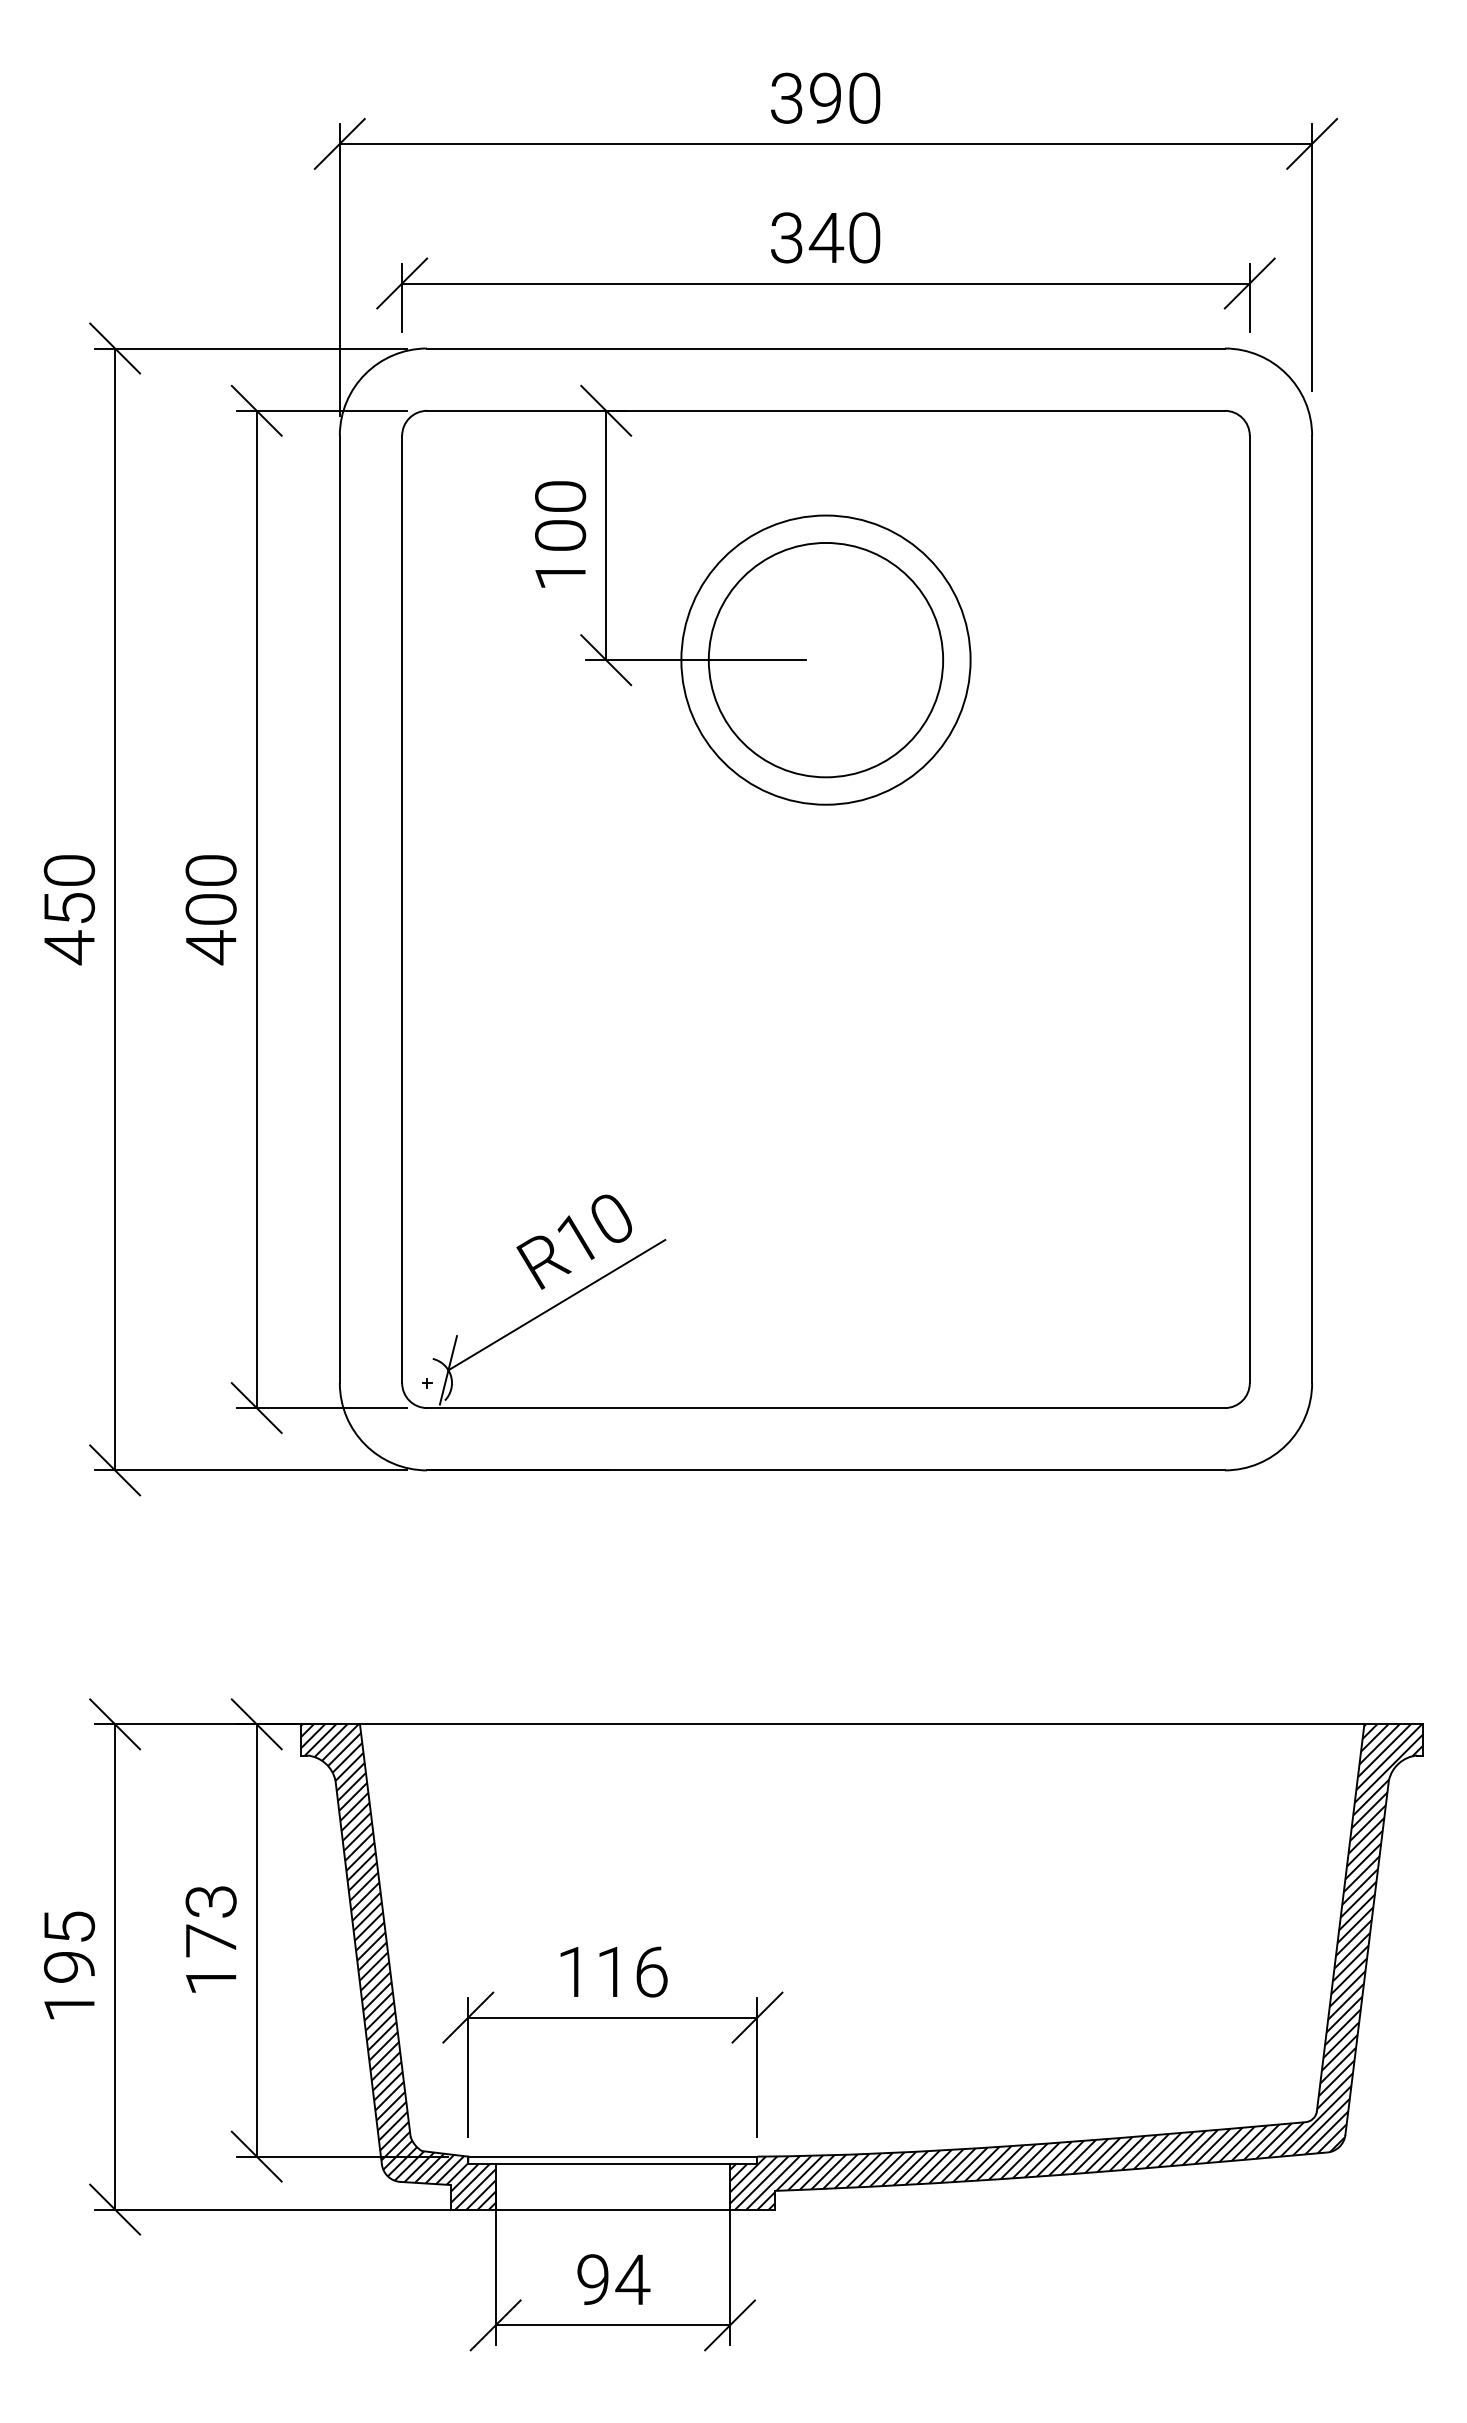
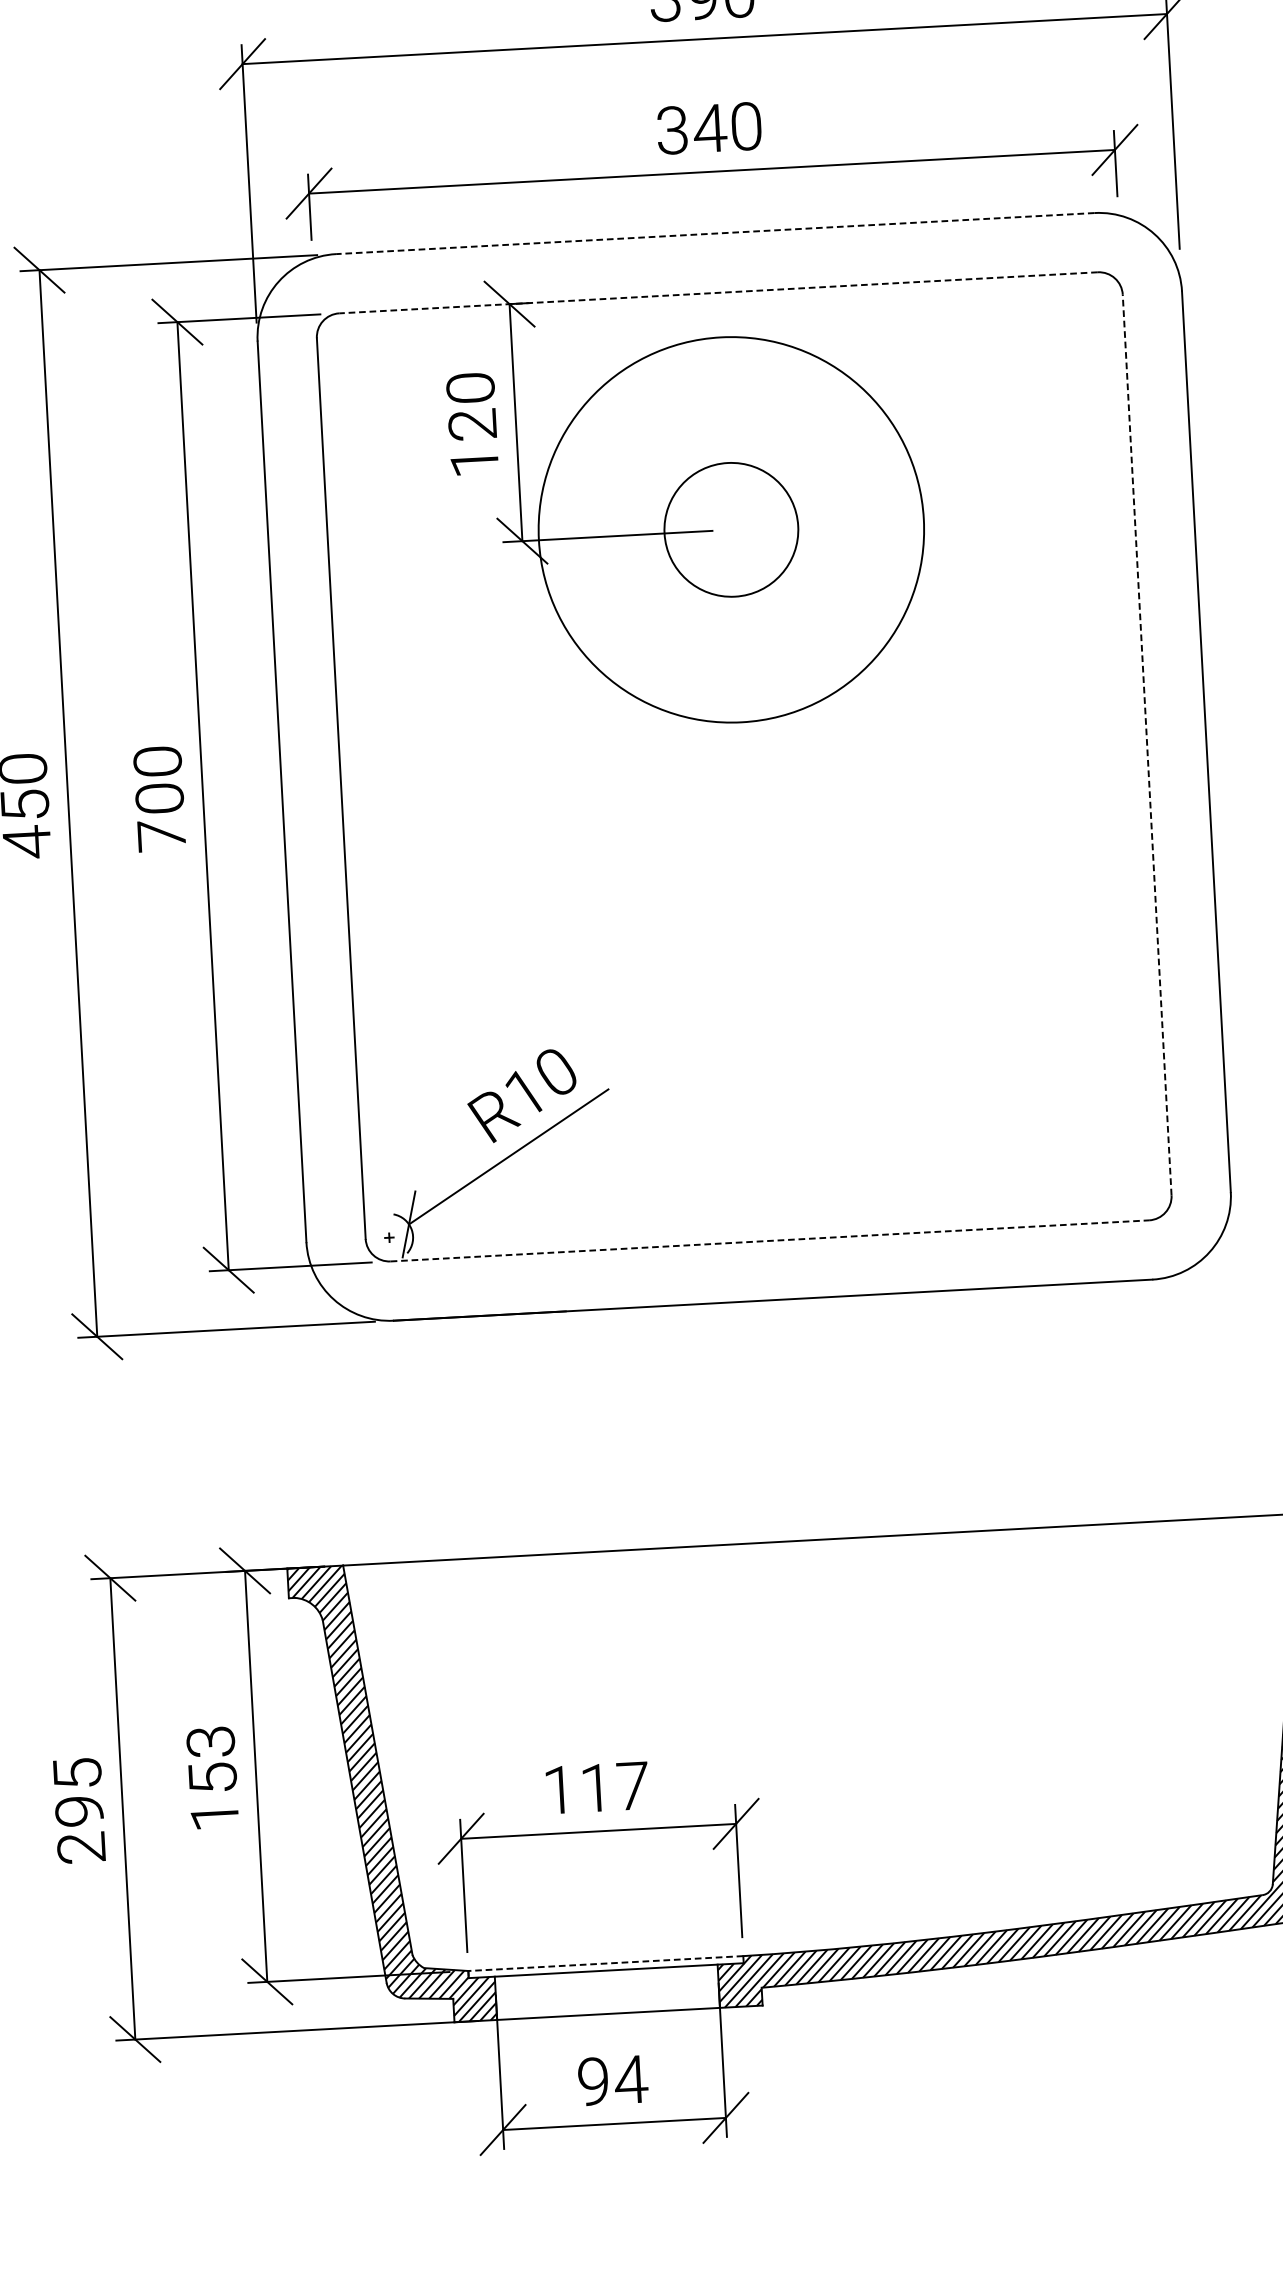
line: (825, 348) -> (714, 233), solid -> dashed
line: (825, 410) -> (718, 292), solid -> dashed
text: (560, 535) -> (472, 425), 100 -> 120
circle: (825, 659) -> (730, 529), size x0.6
circle: (825, 659) -> (730, 529), size x1.4
line: (1249, 909) -> (1146, 745), solid -> dashed
text: (211, 947) -> (161, 834), 400 -> 700
line: (825, 1408) -> (769, 1241), solid -> dashed
text: (211, 1940) -> (213, 1778), 173 -> 153
text: (651, 1971) -> (633, 1785), 116 -> 117
text: (69, 2005) -> (81, 1847), 195 -> 295
line: (612, 2156) -> (605, 1963), solid -> dashed

